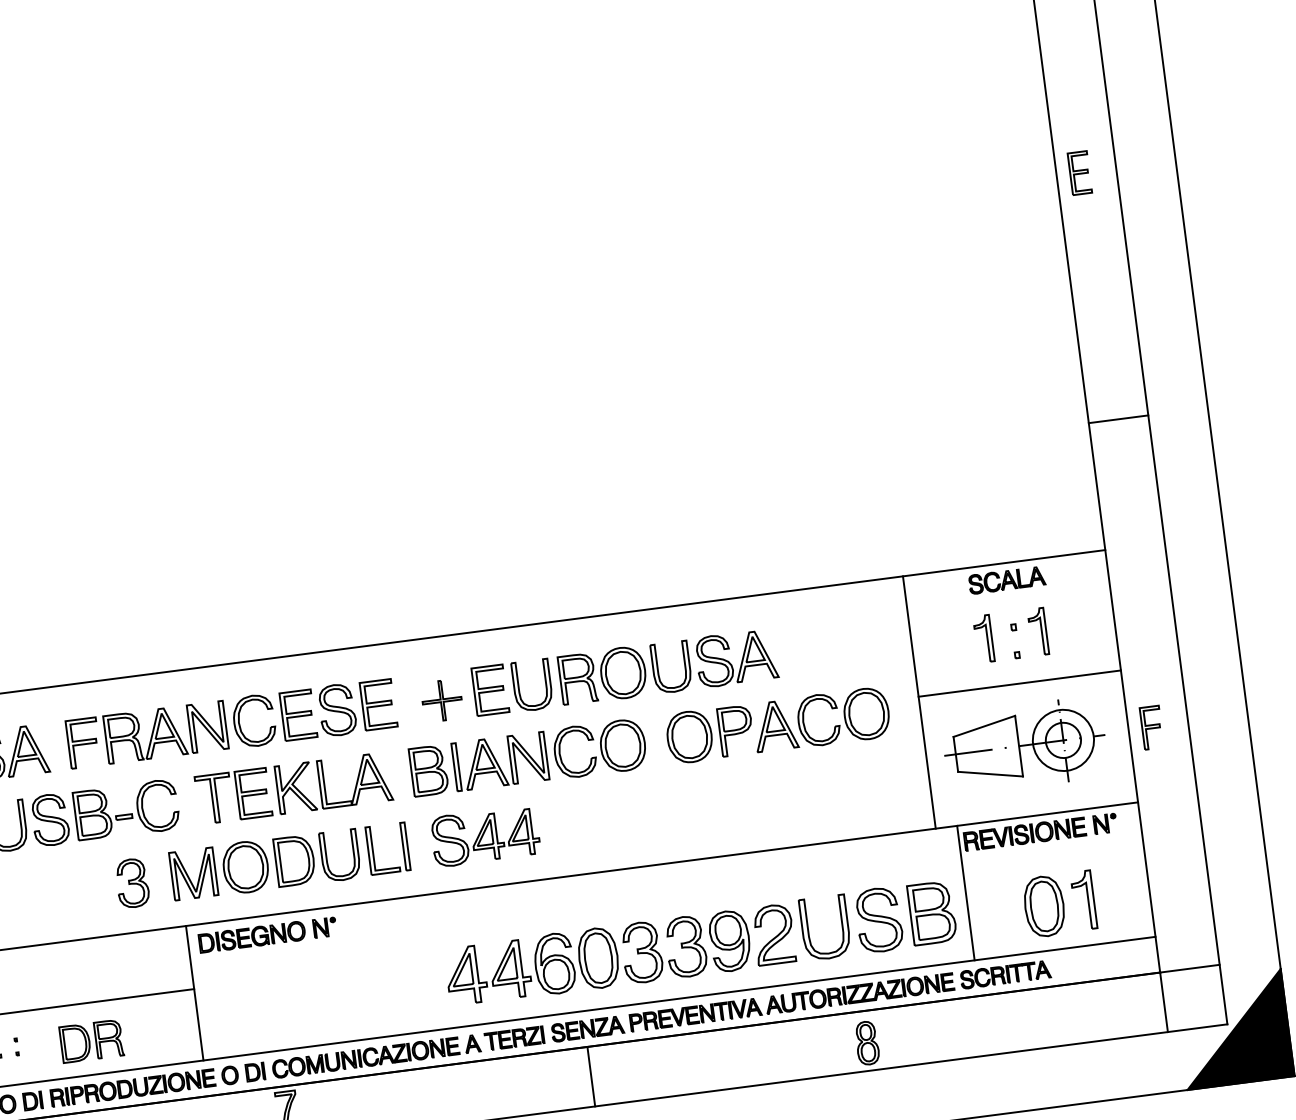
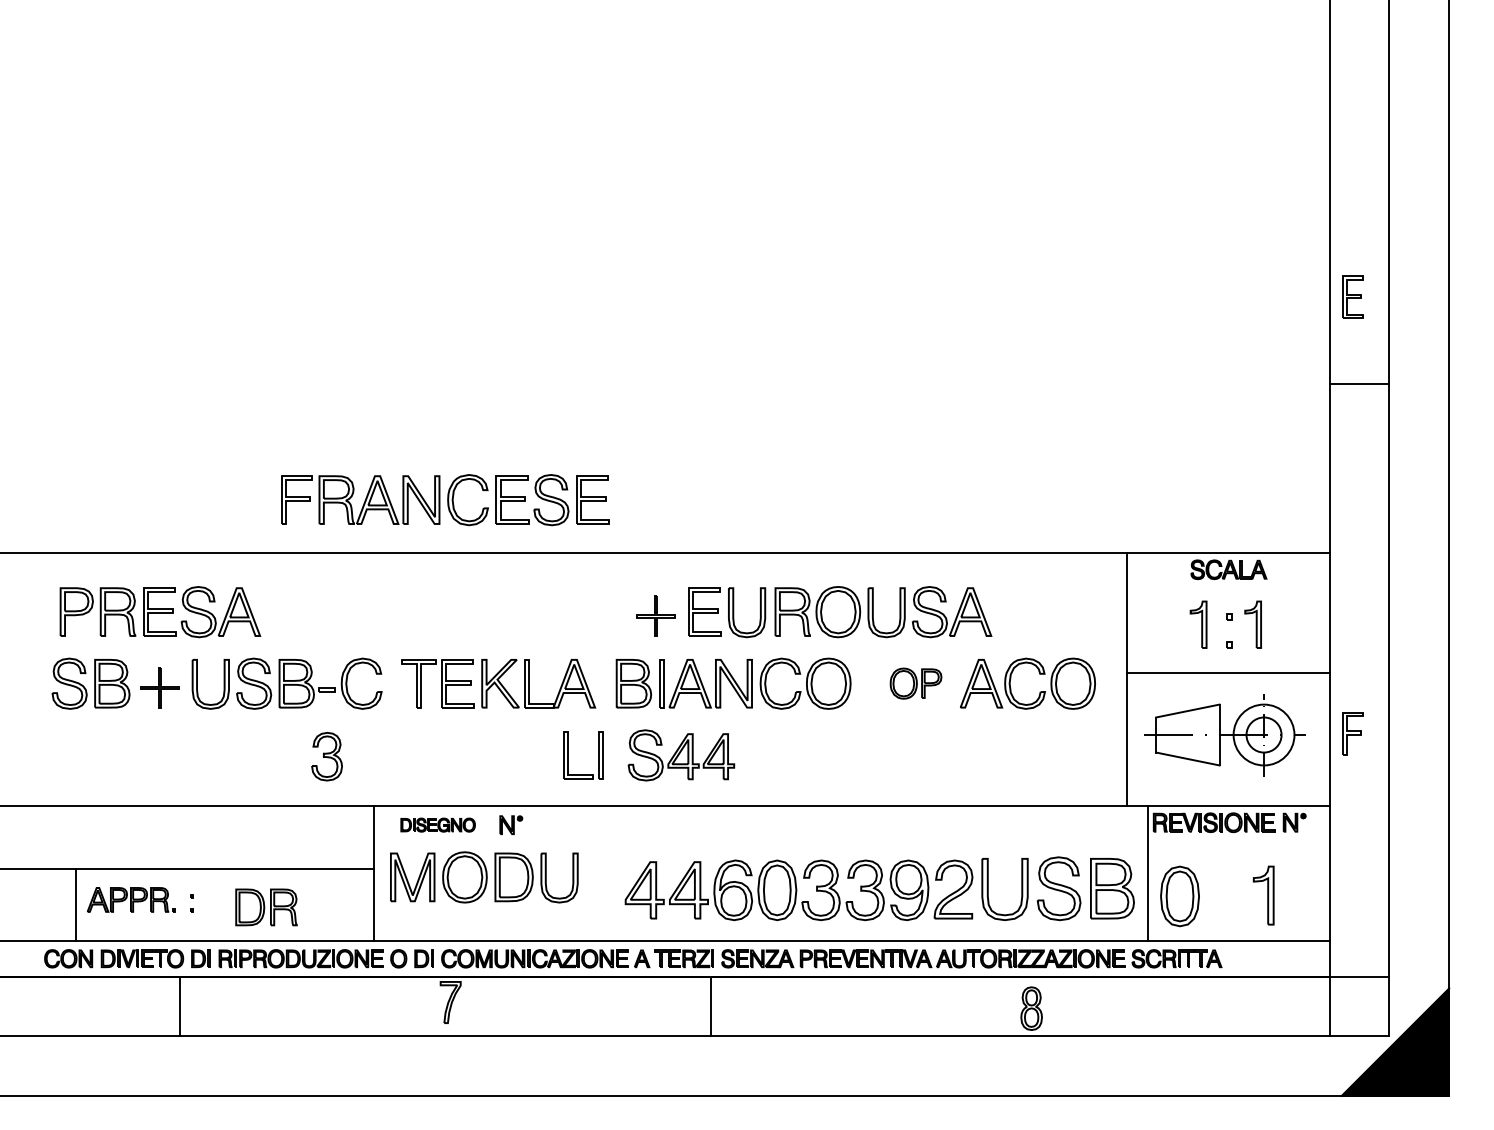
part: (1079, 172) -> (1352, 296), moved
line: (1118, 419) -> (1359, 384), moved
part: (231, 724) -> (445, 500), moved
part: (709, 734) -> (915, 683), size x0.6
part: (265, 864) -> (484, 877), moved
part: (1043, 906) -> (1179, 896), moved
part: (251, 936) -> (437, 824), size x0.7
line: (591, 1076) -> (711, 1006), moved

